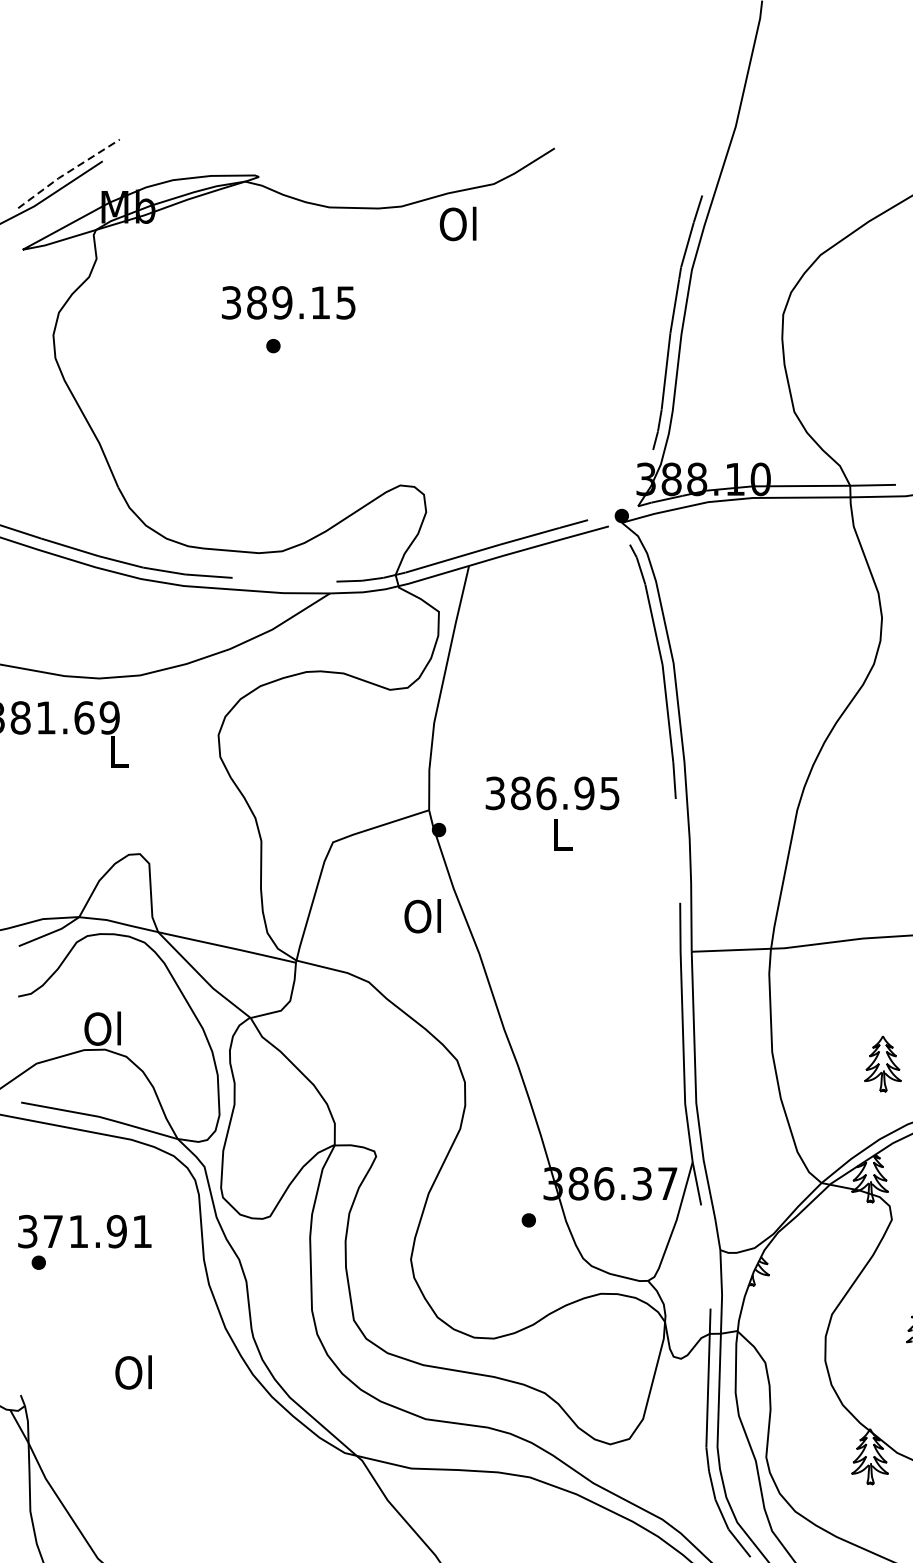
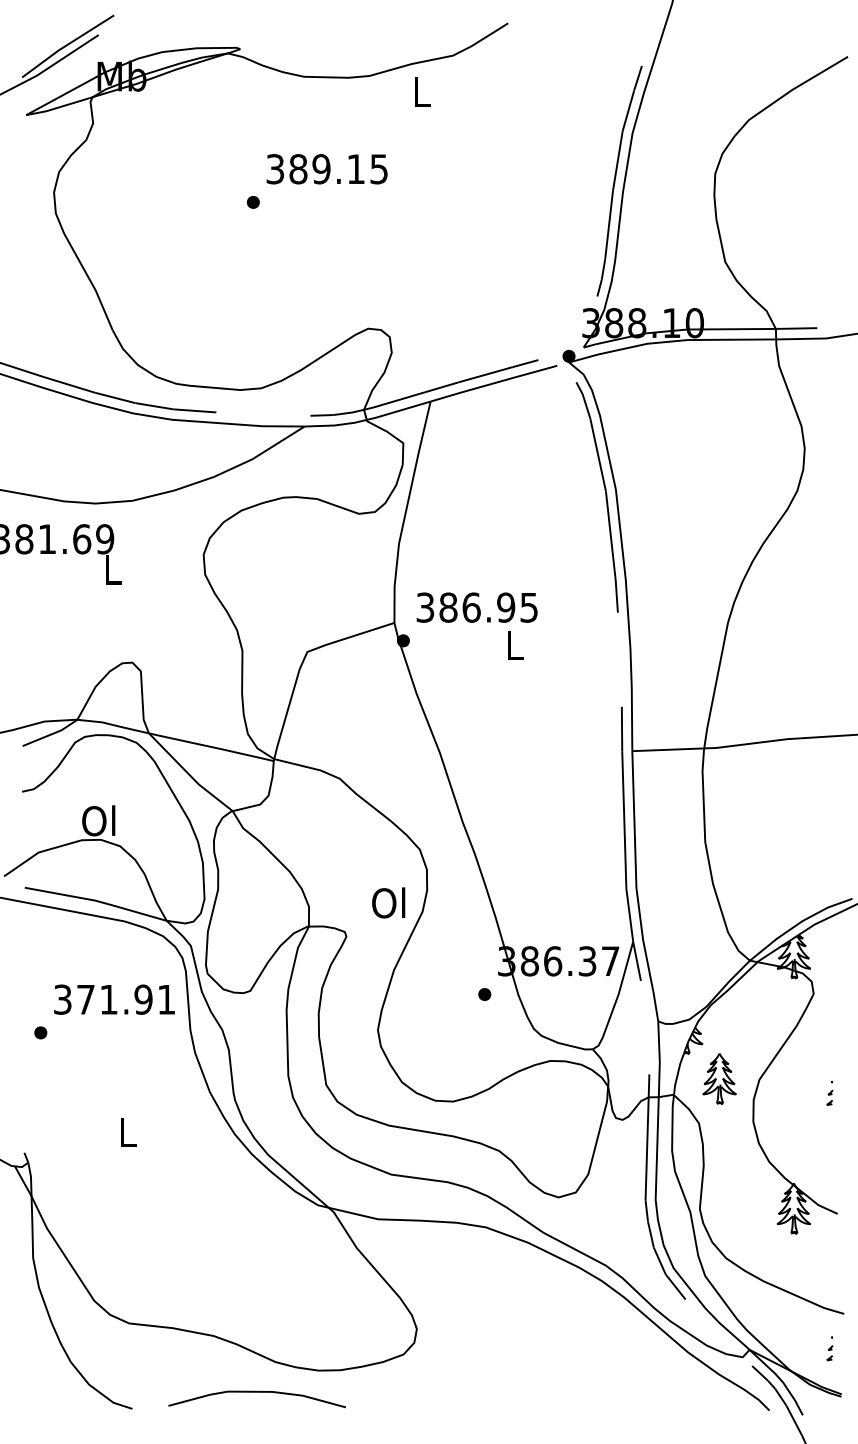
line: (68, 172) -> (67, 45), dashed -> solid
text: (457, 223) -> (420, 91), Ol -> L
text: (287, 303) -> (326, 169), moved
text: (551, 793) -> (476, 607), moved
text: (422, 915) -> (388, 902), moved
part: (882, 1063) -> (719, 1078), moved
text: (84, 1231) -> (114, 999), moved
text: (133, 1371) -> (126, 1131), Ol -> L

